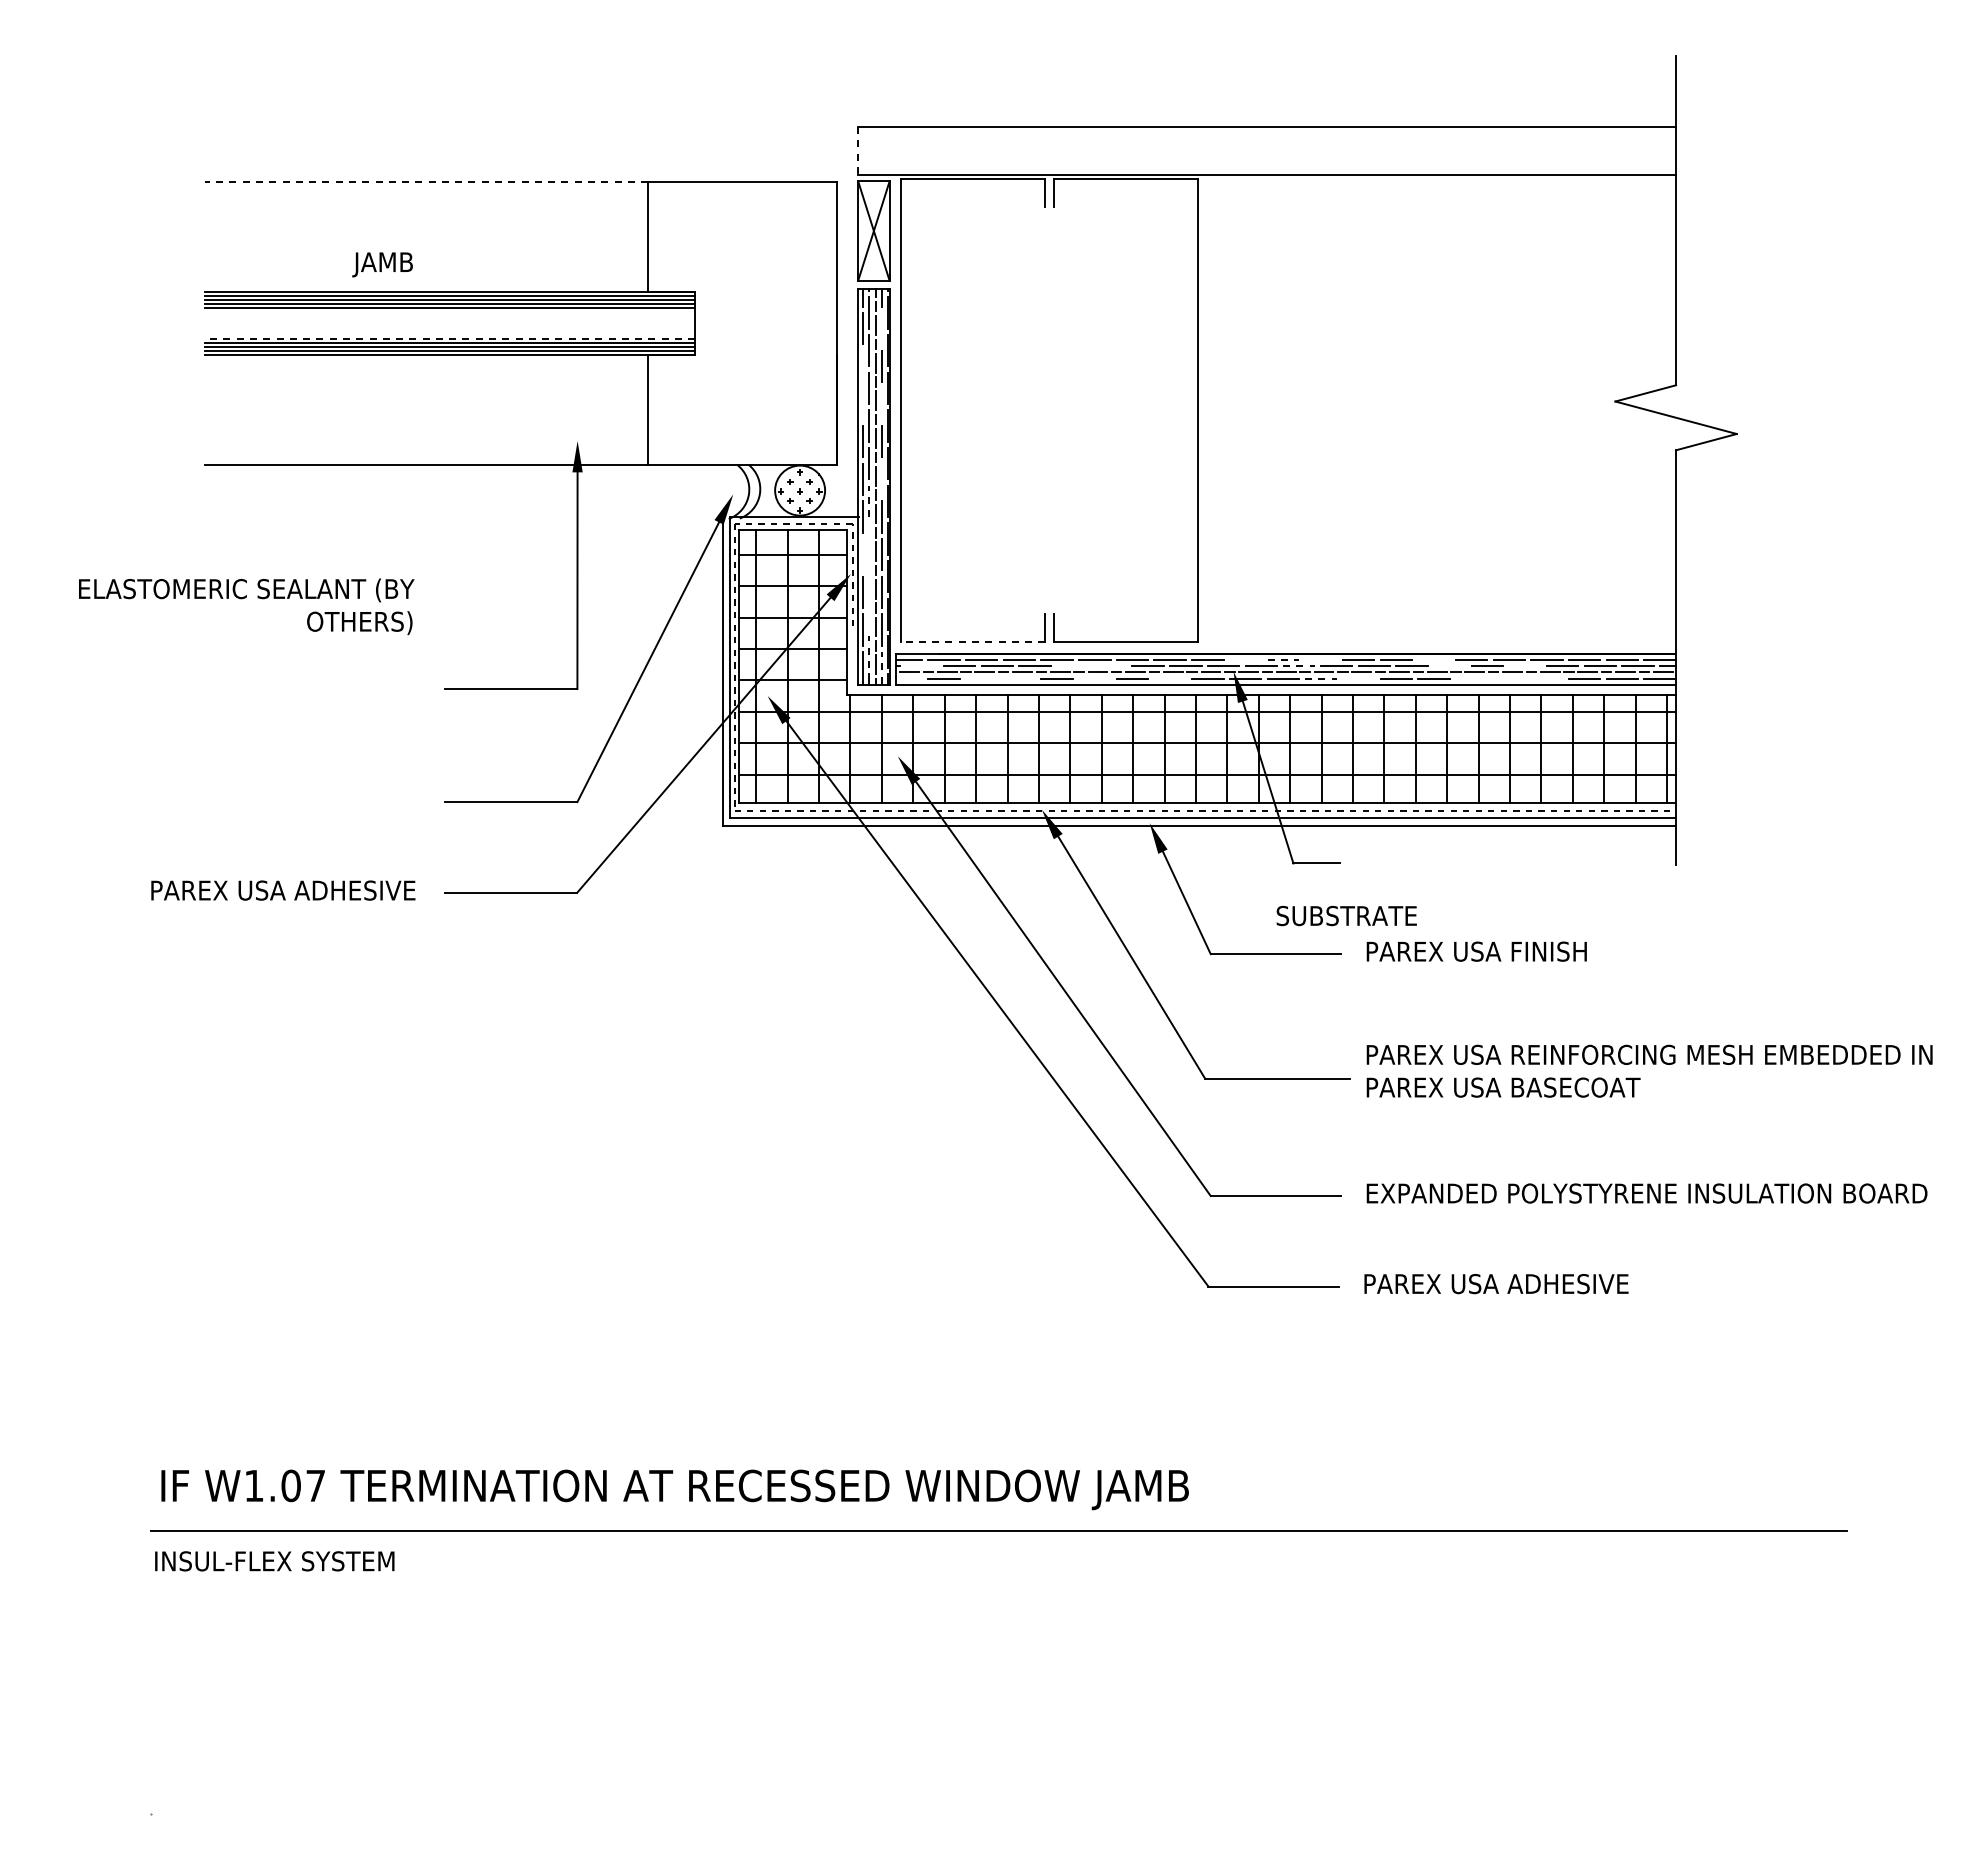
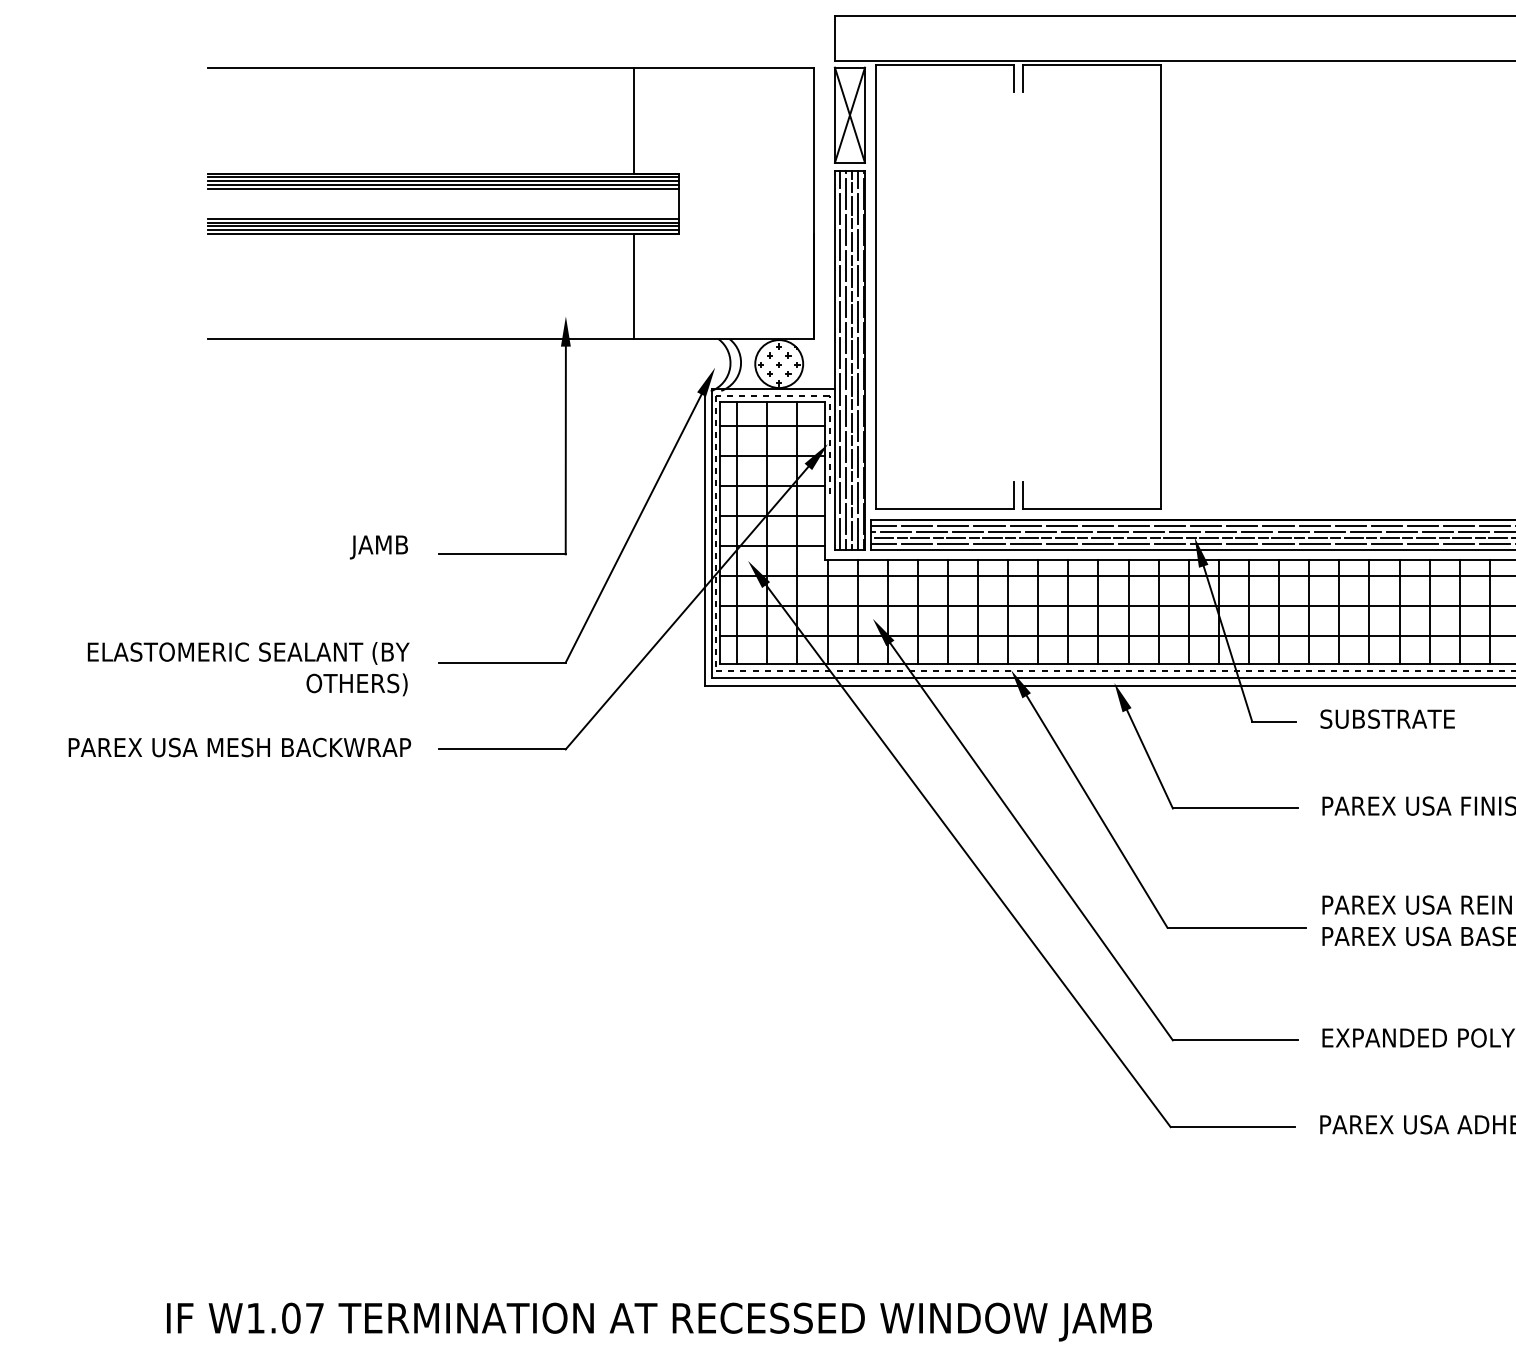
line: (858, 150) -> (835, 38), dashed -> solid
line: (426, 181) -> (421, 67), dashed -> solid
text: (382, 264) -> (378, 547), moved
line: (881, 328) -> (857, 208), added
line: (449, 338) -> (443, 218), dashed -> solid
line: (863, 366) -> (839, 245), added
line: (863, 403) -> (839, 280), added
line: (881, 403) -> (857, 280), added
line: (881, 479) -> (857, 353), added
line: (869, 501) -> (845, 374), dashed -> solid
line: (869, 538) -> (845, 410), added
line: (863, 554) -> (839, 425), added
line: (869, 576) -> (845, 446), added
text: (246, 606) -> (248, 668), moved
line: (869, 614) -> (845, 482), added
line: (972, 642) -> (944, 509), dashed -> solid
line: (869, 652) -> (845, 519), dashed -> solid
line: (1245, 659) -> (1206, 526), added
line: (1283, 659) -> (1242, 526), dashed -> solid
line: (1320, 659) -> (1278, 526), added
line: (1433, 659) -> (1386, 526), added
line: (921, 666) -> (895, 532), added
line: (1072, 666) -> (1040, 532), added
line: (1110, 666) -> (1076, 532), added
line: (1298, 666) -> (1257, 532), dashed -> solid
line: (1449, 666) -> (1401, 532), added
line: (1524, 666) -> (1473, 532), added
line: (881, 667) -> (857, 533), dashed -> solid
line: (909, 678) -> (884, 544), added
line: (981, 678) -> (953, 544), added
line: (1019, 678) -> (989, 544), added
line: (1094, 678) -> (1061, 544), added
line: (1169, 678) -> (1133, 544), added
line: (1320, 678) -> (1278, 544), dashed -> solid
line: (1358, 678) -> (1314, 544), added
line: (1471, 678) -> (1422, 544), added
line: (1509, 678) -> (1459, 544), added
line: (1546, 678) -> (1494, 544), added
text: (237, 890) -> (239, 747), PAREX USA ADHESIVE -> PAREX USA MESH BACKWRAP
text: (1346, 915) -> (1387, 718), moved

